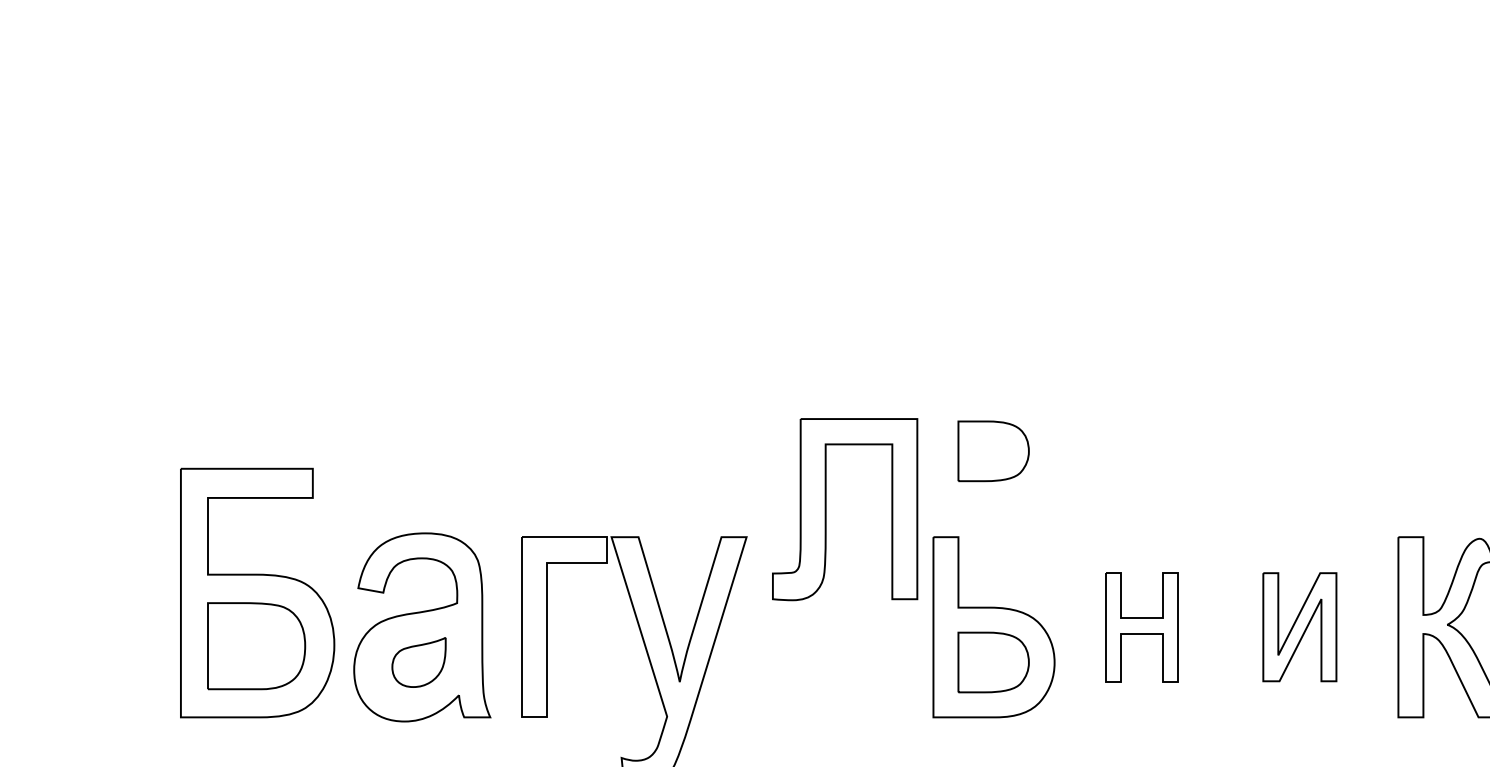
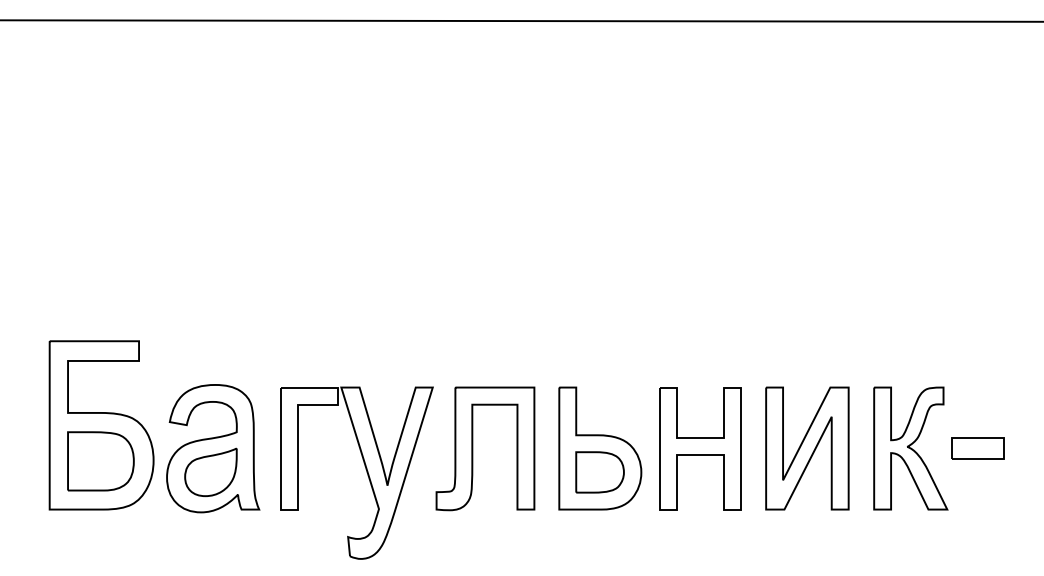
part: (992, 451) -> (599, 329), removed
part: (827, 509) -> (473, 448), moved
part: (1141, 627) -> (700, 448), size x1.67
part: (1299, 627) -> (807, 448), size x1.67
part: (418, 662) -> (210, 472), size x1.43

